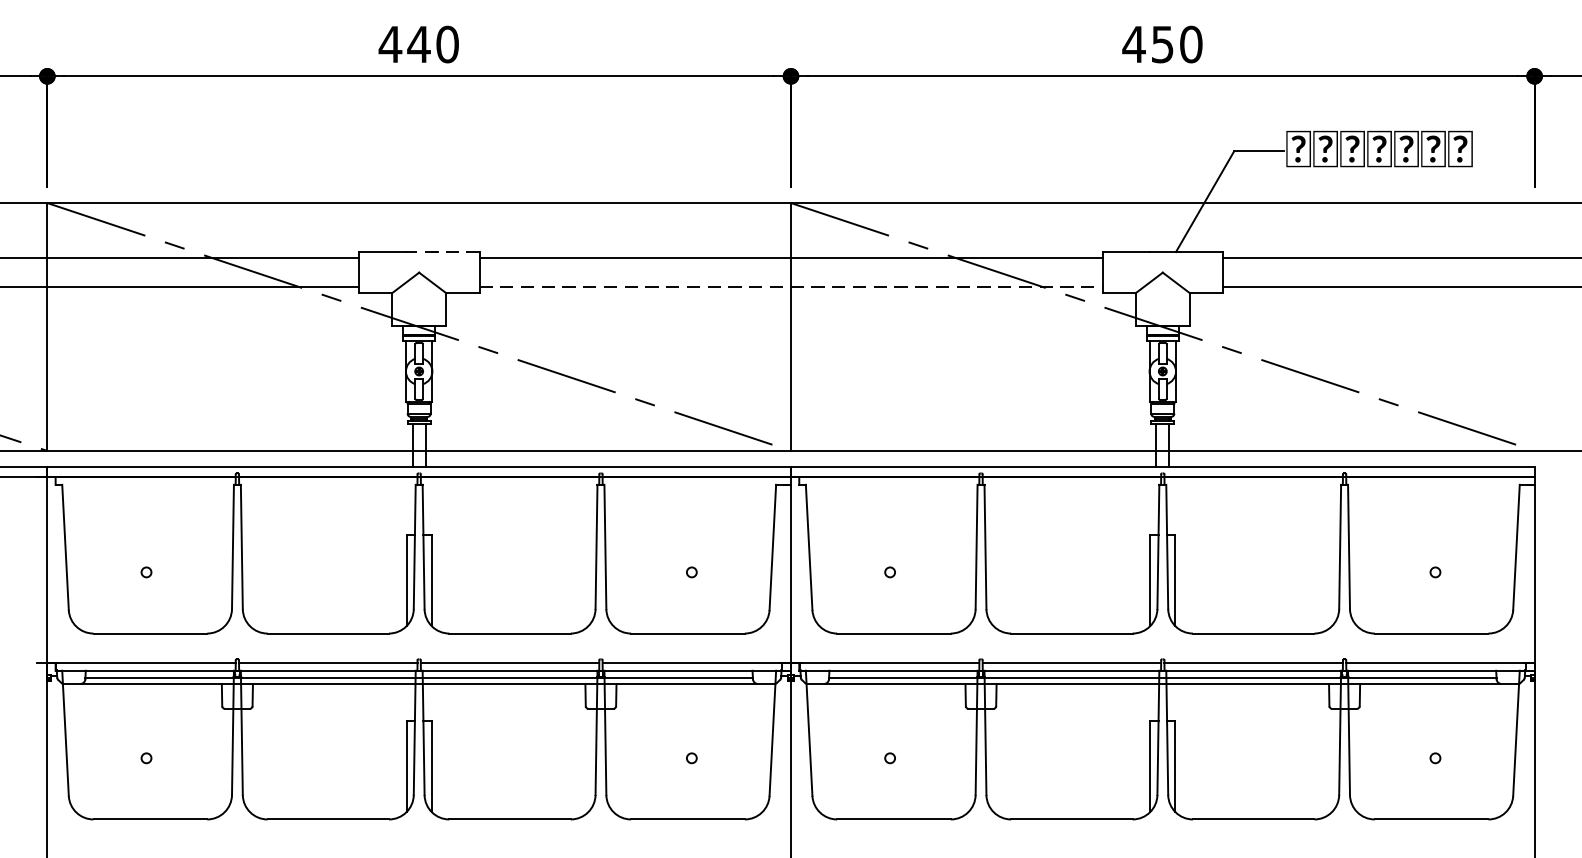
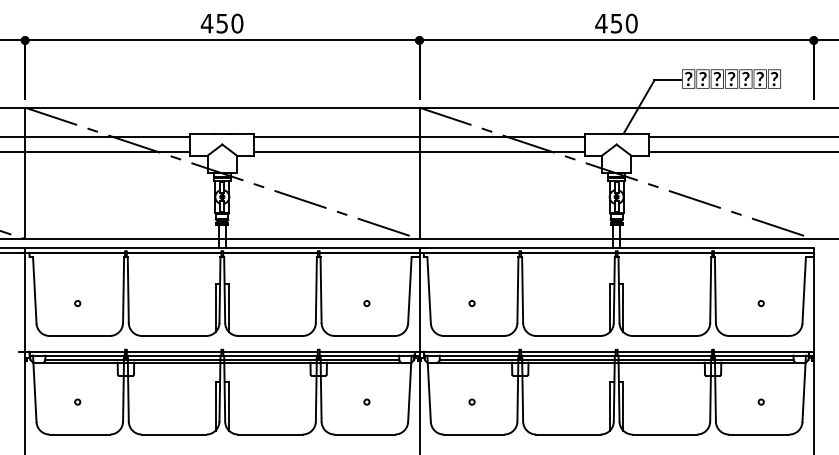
text: (419, 44) -> (222, 23), 440 -> 450
line: (442, 251) -> (234, 133), dashed -> solid
line: (792, 287) -> (420, 152), dashed -> solid

